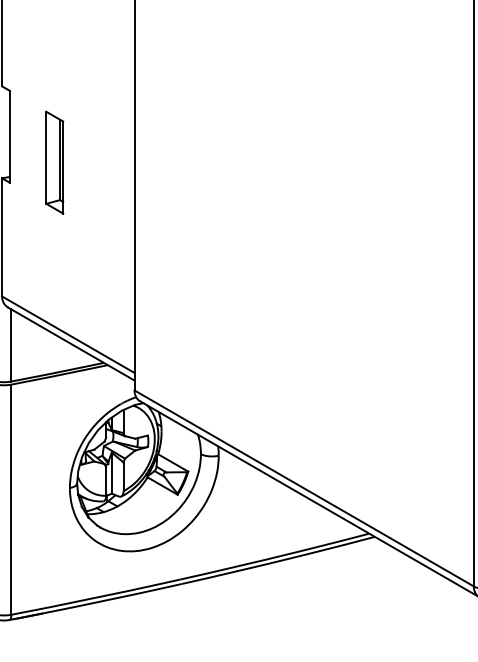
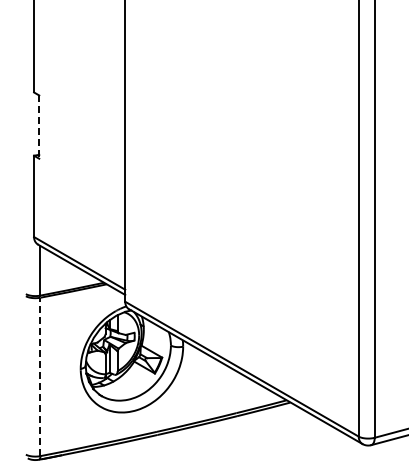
line: (9, 137) -> (39, 127), solid -> dashed
part: (55, 161) -> (70, 144), removed
line: (11, 499) -> (40, 376), solid -> dashed

